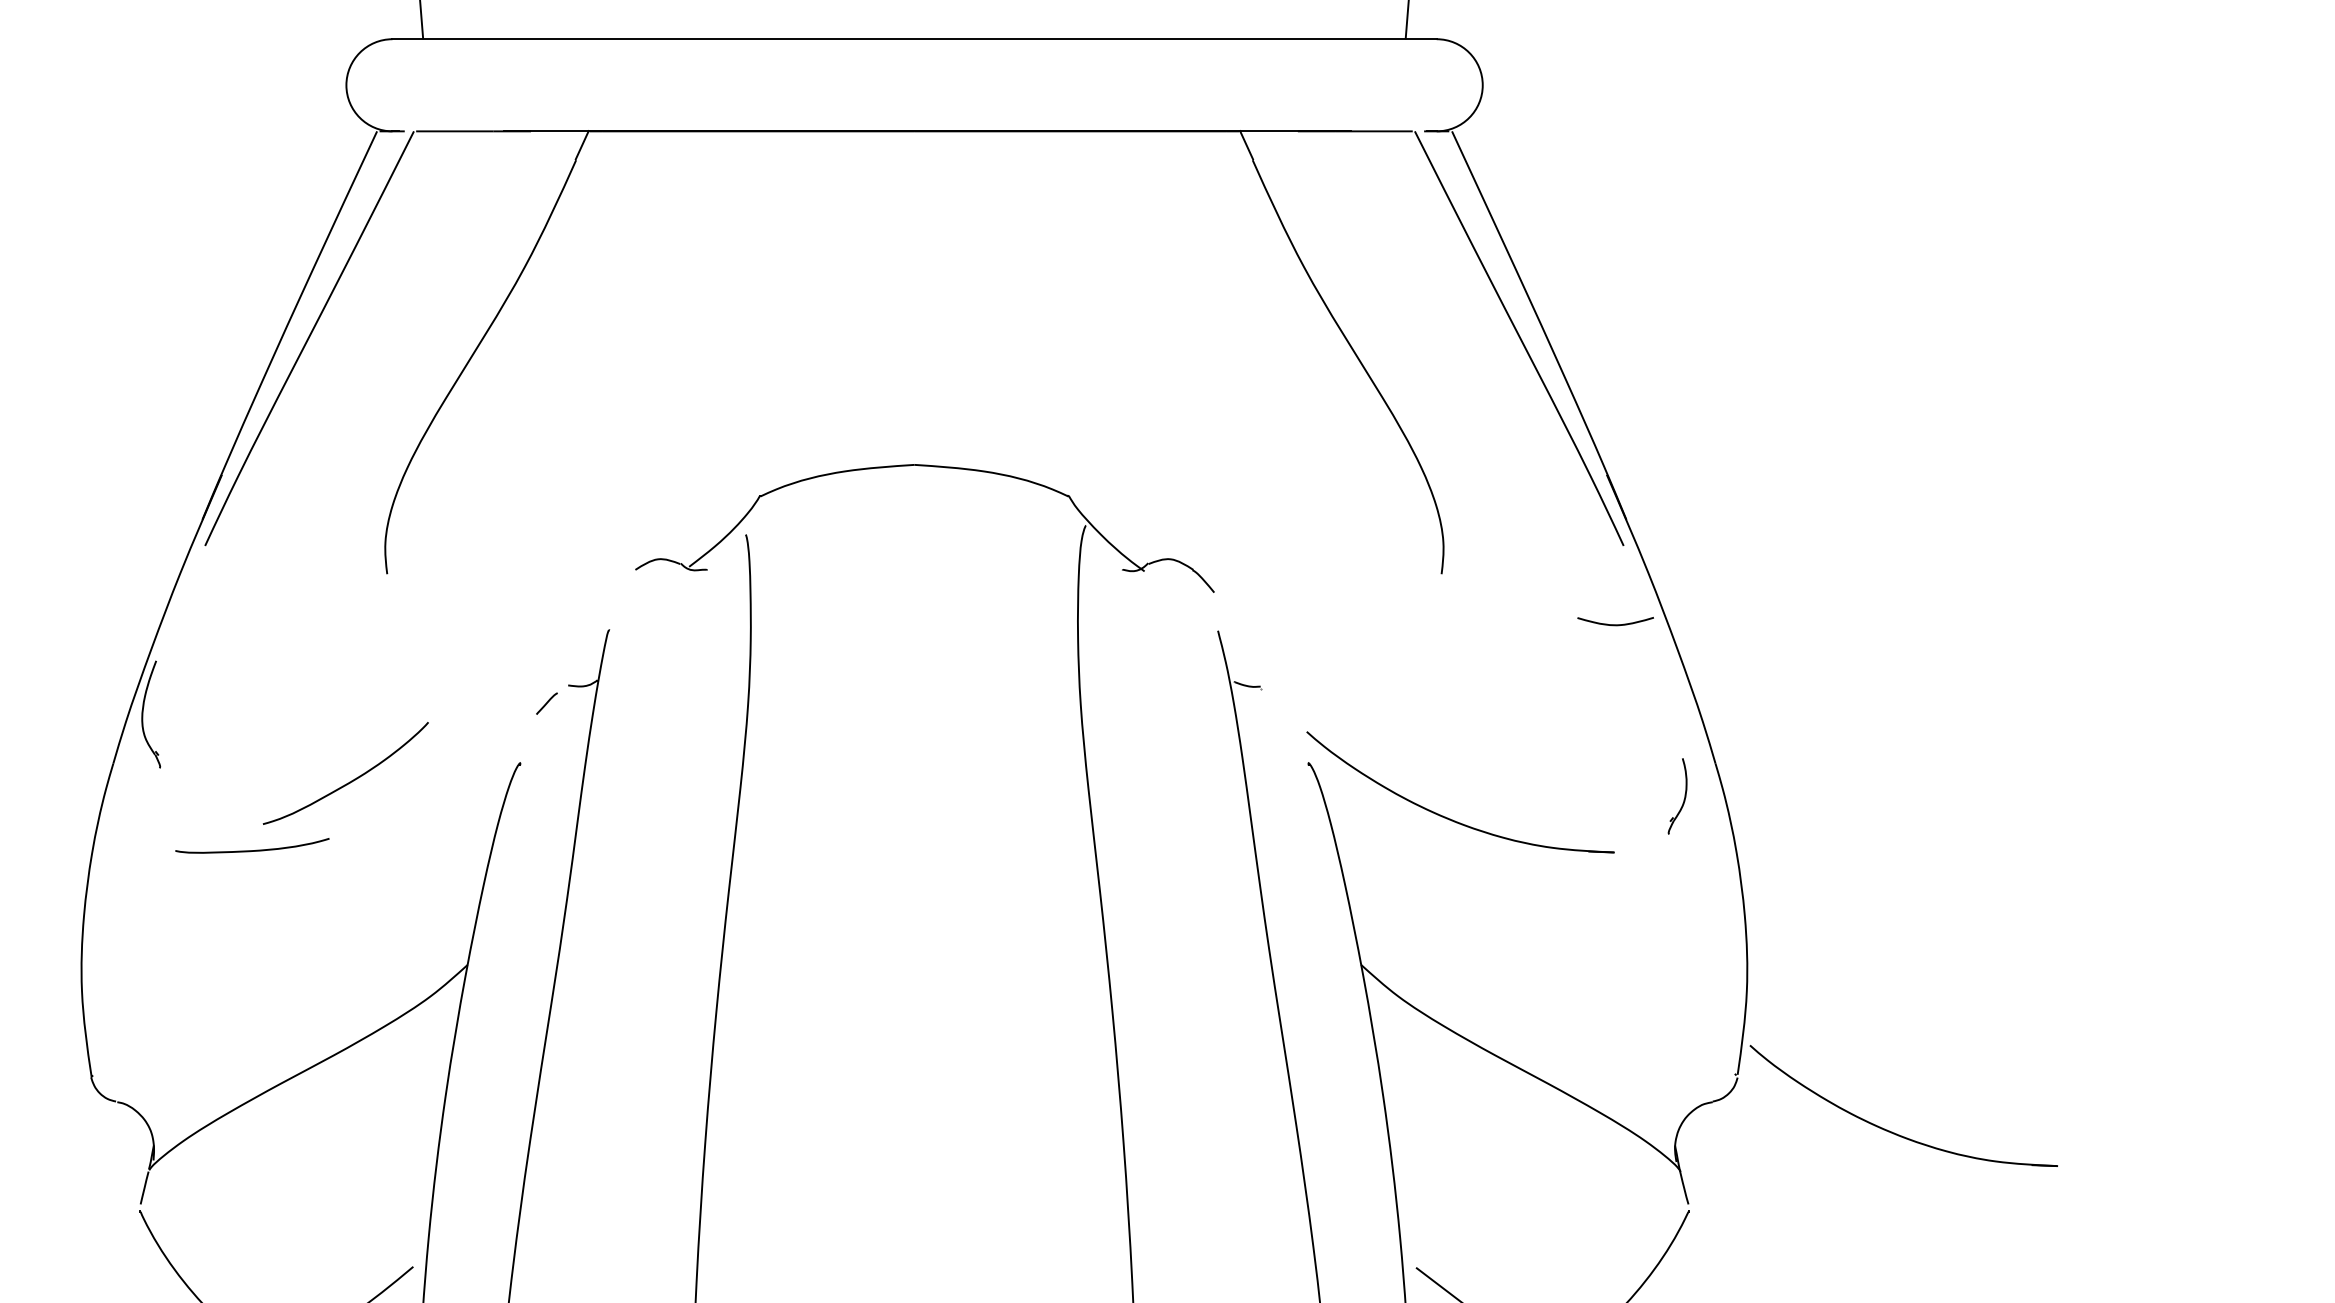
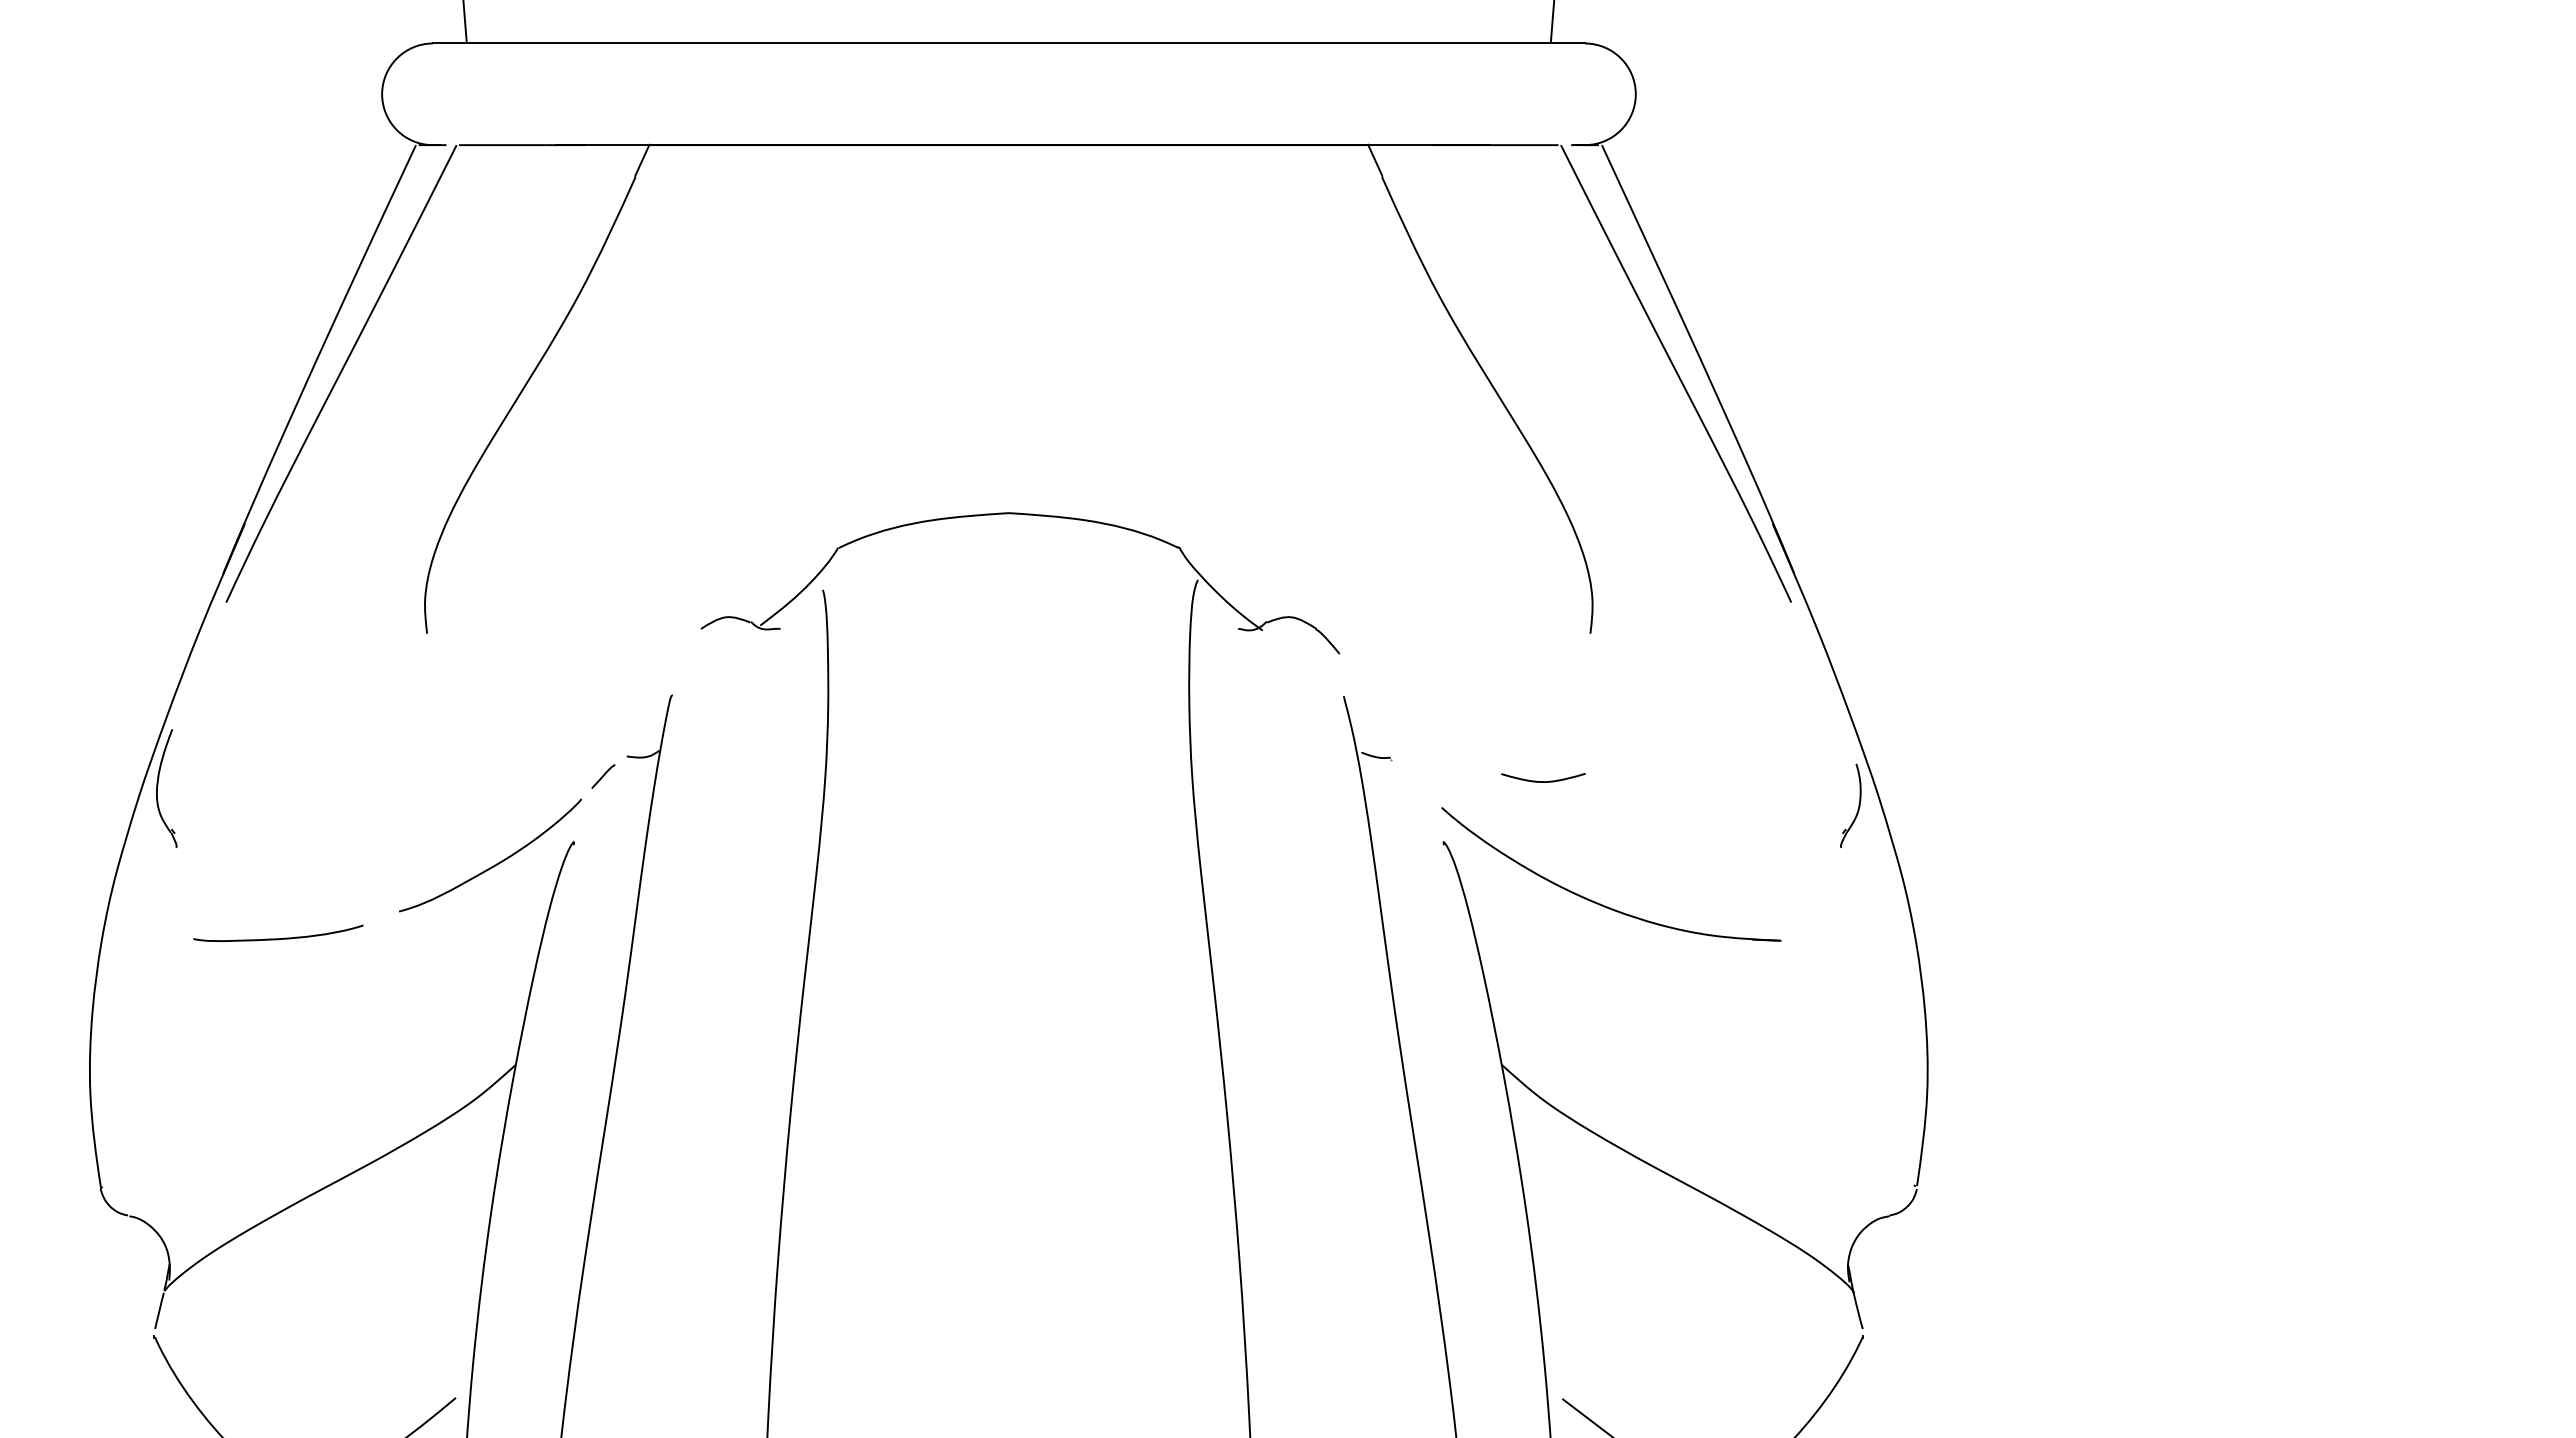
curve: (1615, 624) -> (1543, 781), moved
curve: (349, 781) -> (494, 864), moved
part: (1684, 796) -> (1858, 805), moved
part: (1893, 1132) -> (2089, 1249), removed

